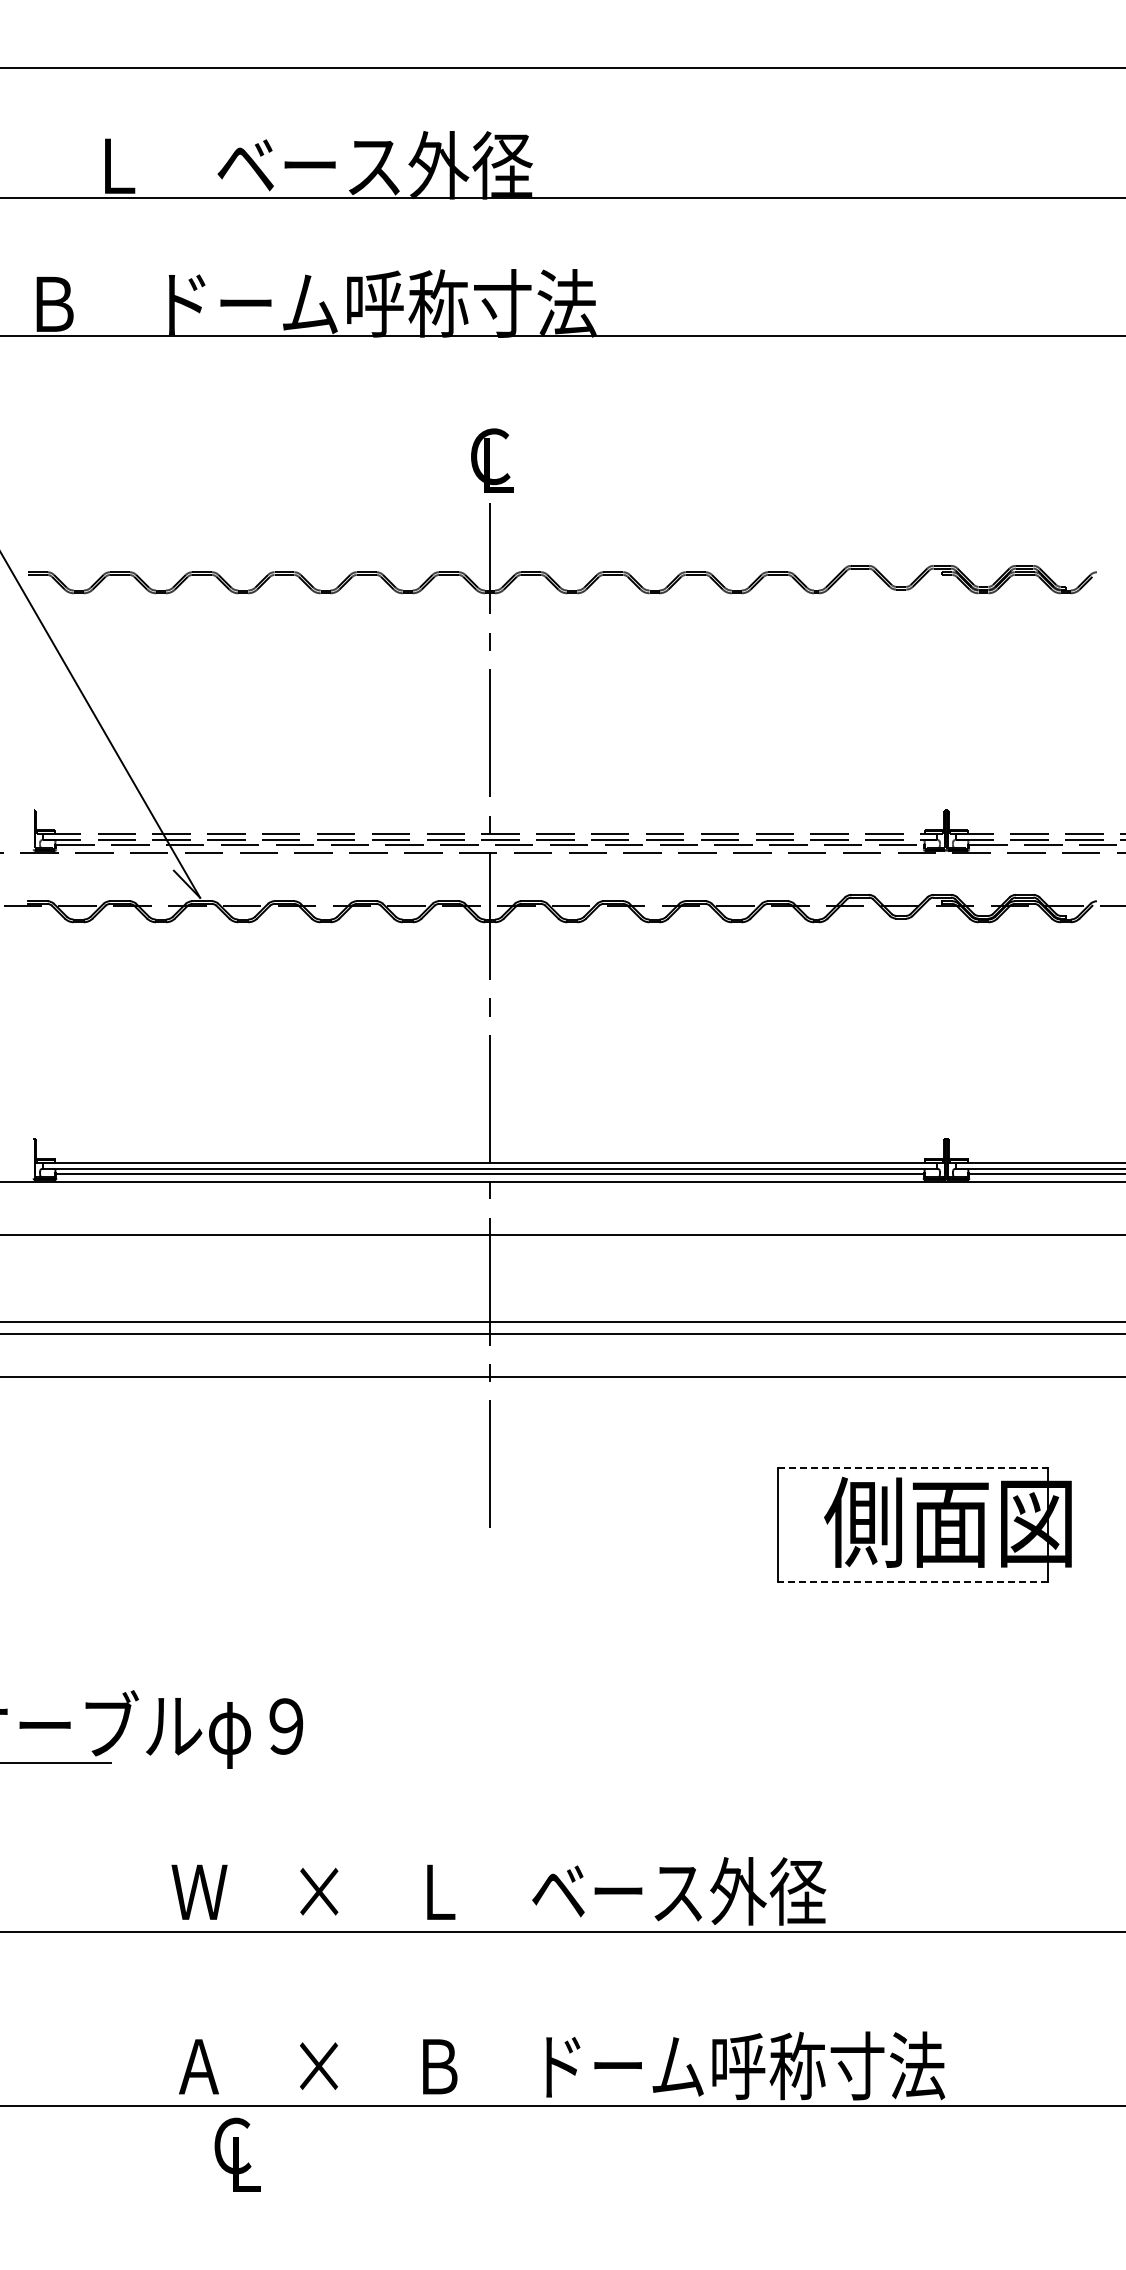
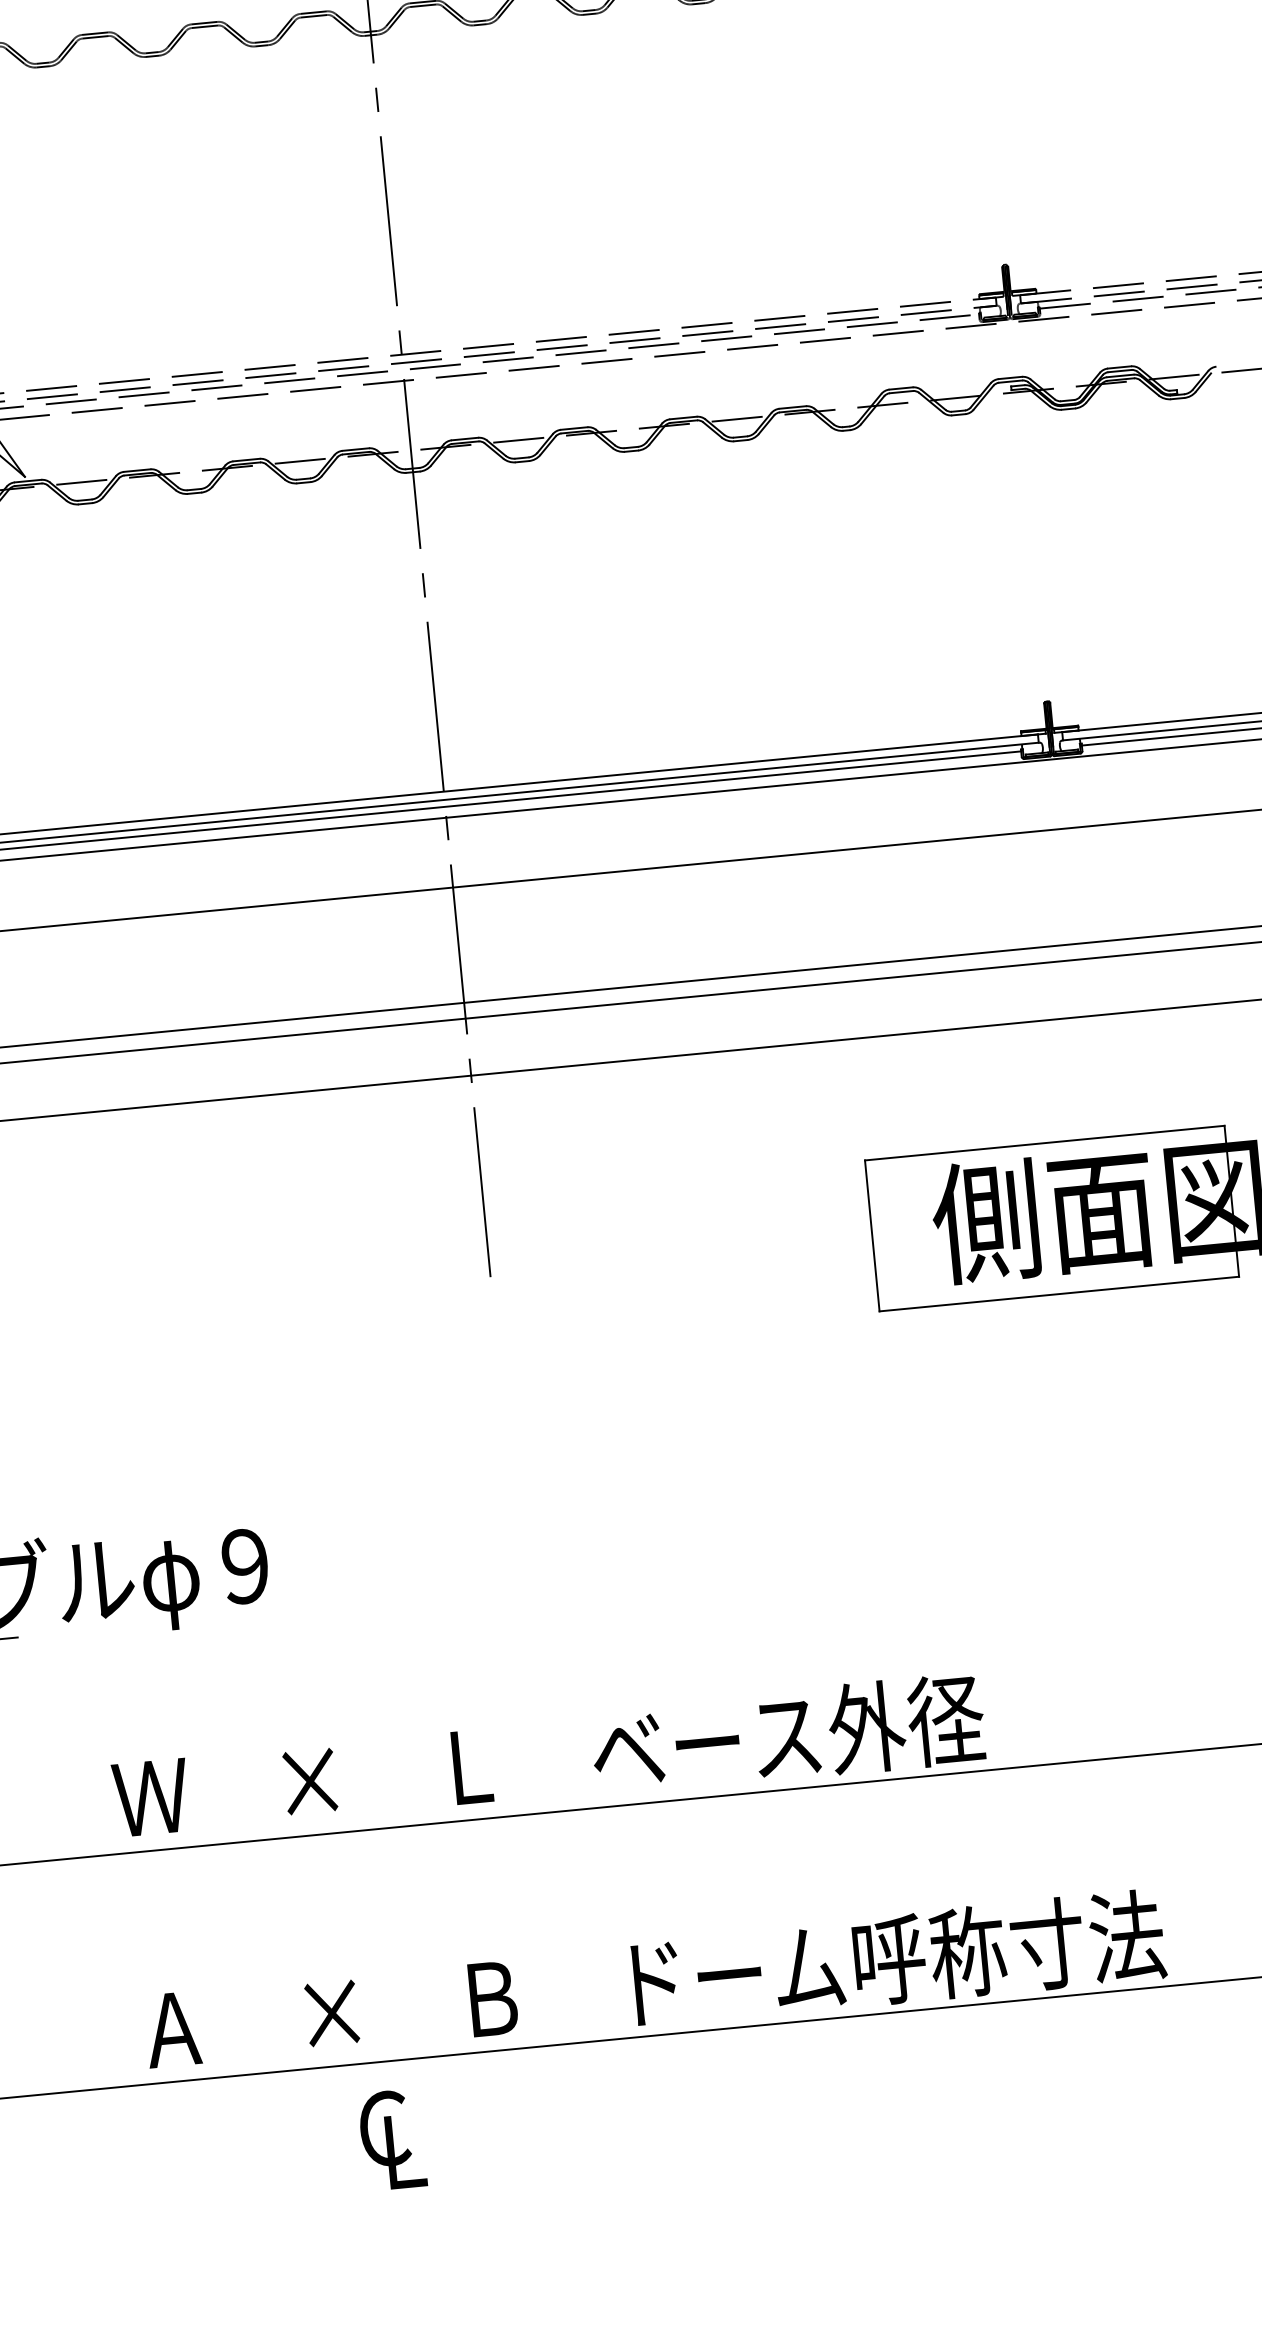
line: (913, 1468) -> (1045, 1143), dashed -> solid
line: (912, 1581) -> (1058, 1293), dashed -> solid
text: (237, 2154) -> (391, 2139), moved

